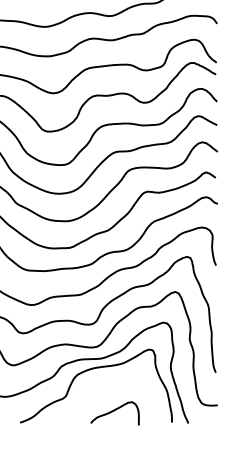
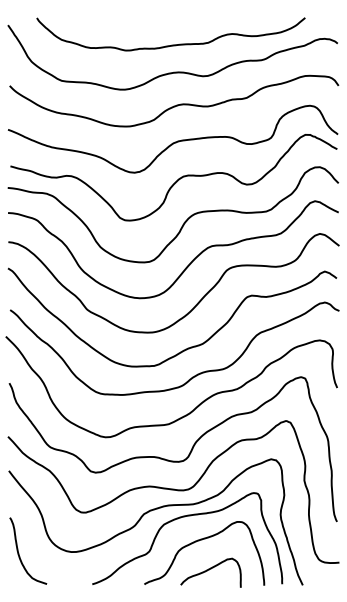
curve: (105, 388) -> (199, 541), added

